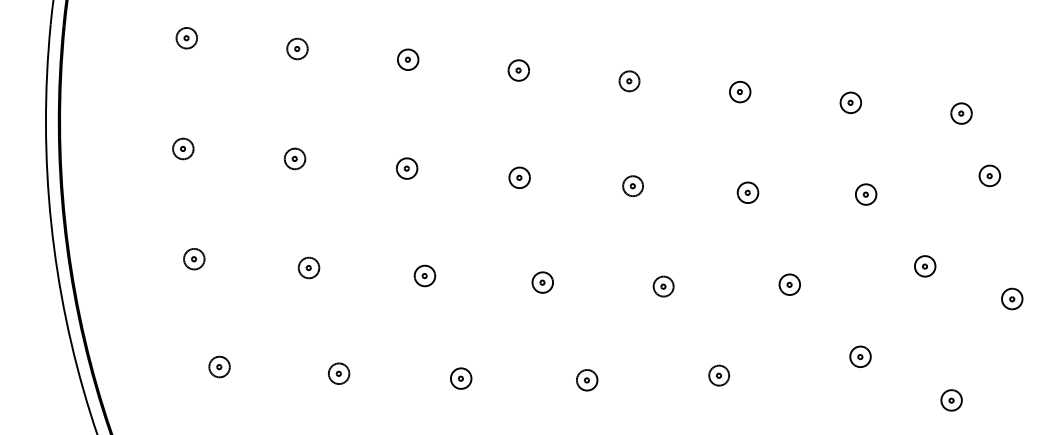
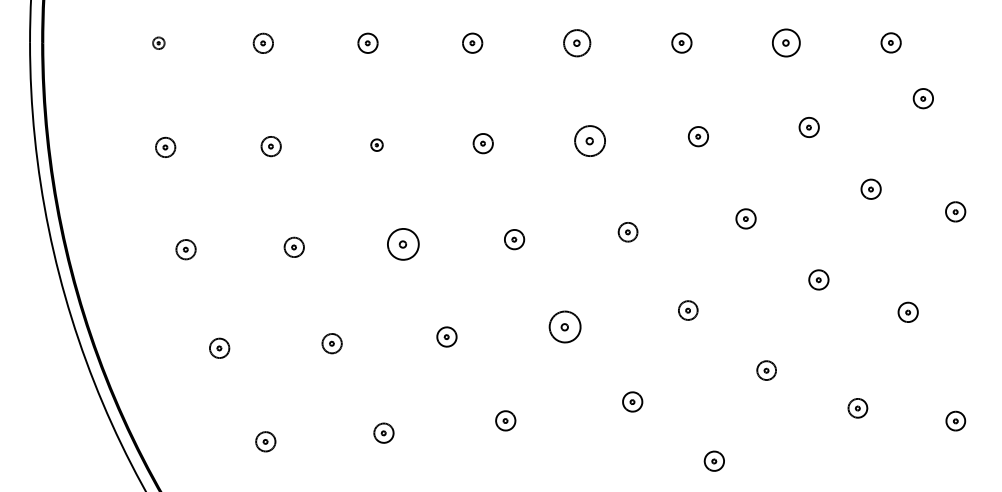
part: (186, 37) -> (158, 42), size x0.6
part: (629, 80) -> (577, 42), size x1.4
part: (850, 102) -> (786, 42), size x1.4
part: (406, 167) -> (376, 144), size x0.6
part: (633, 185) -> (590, 140), size x1.6
part: (424, 275) -> (403, 243), size x1.6
part: (586, 379) -> (564, 326), size x1.6

